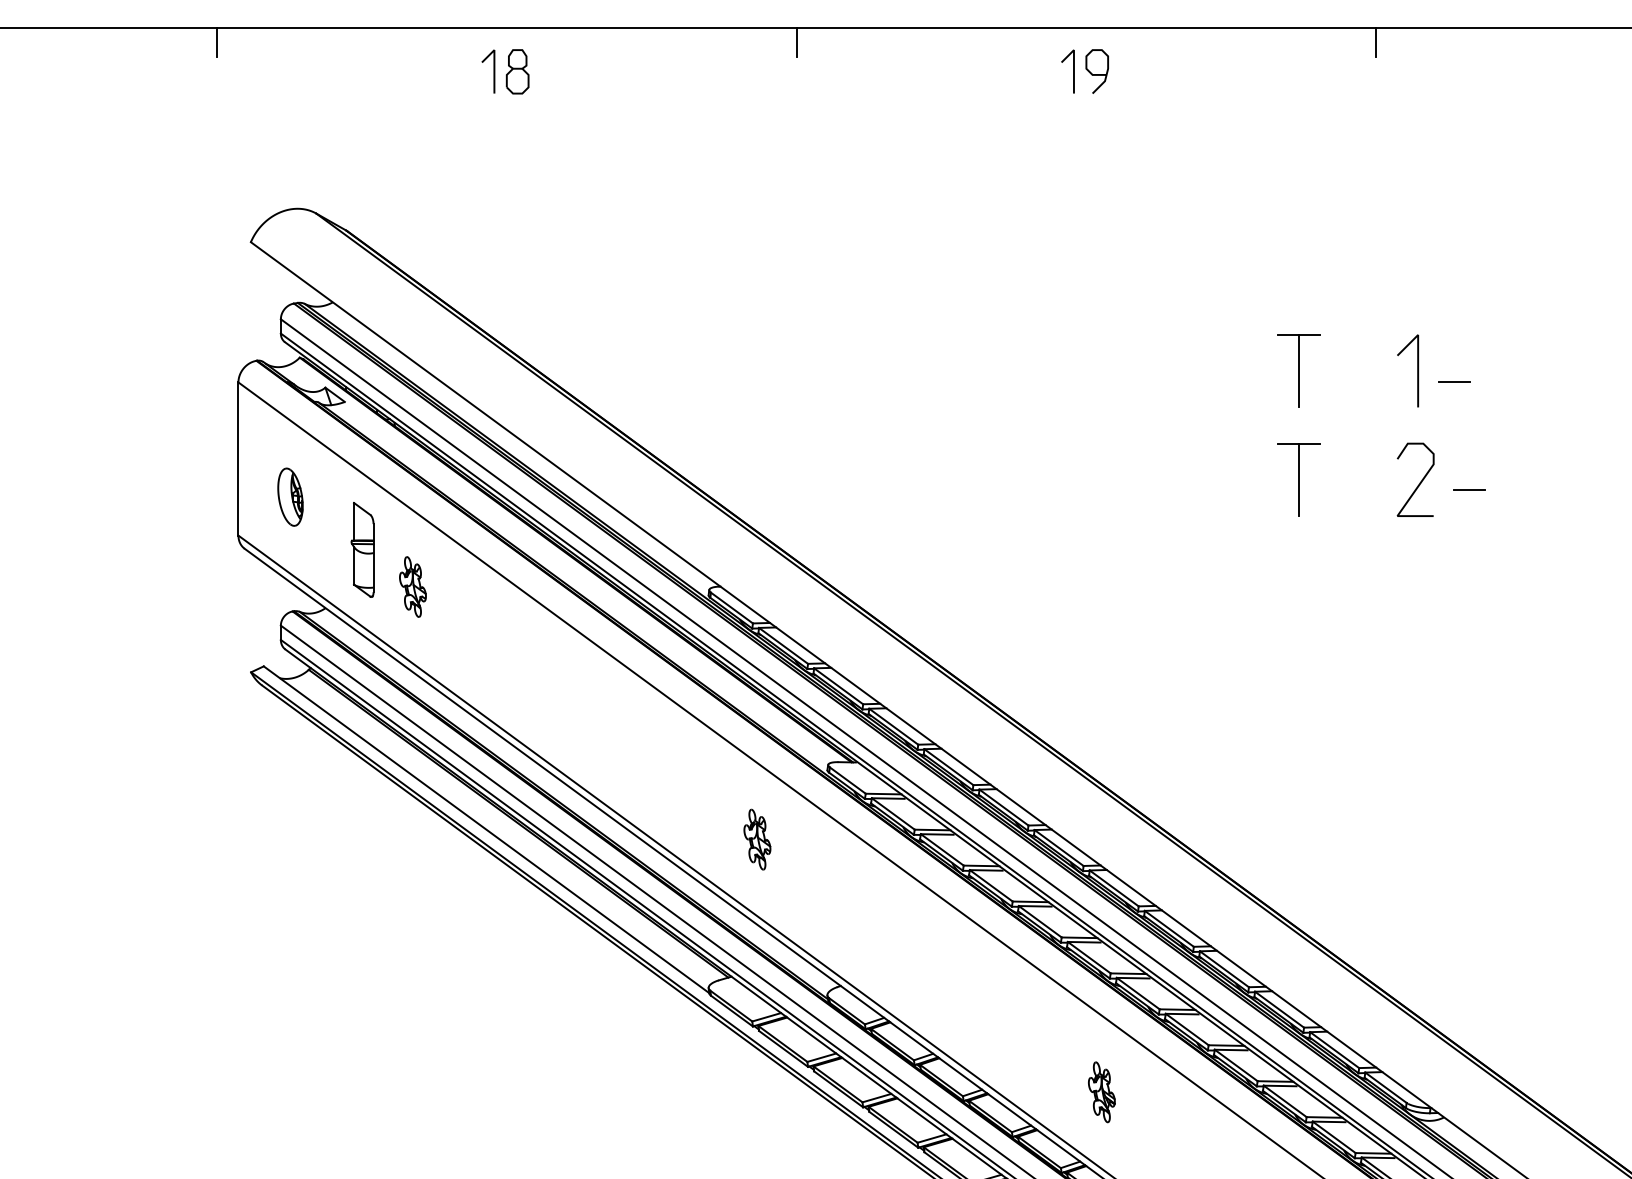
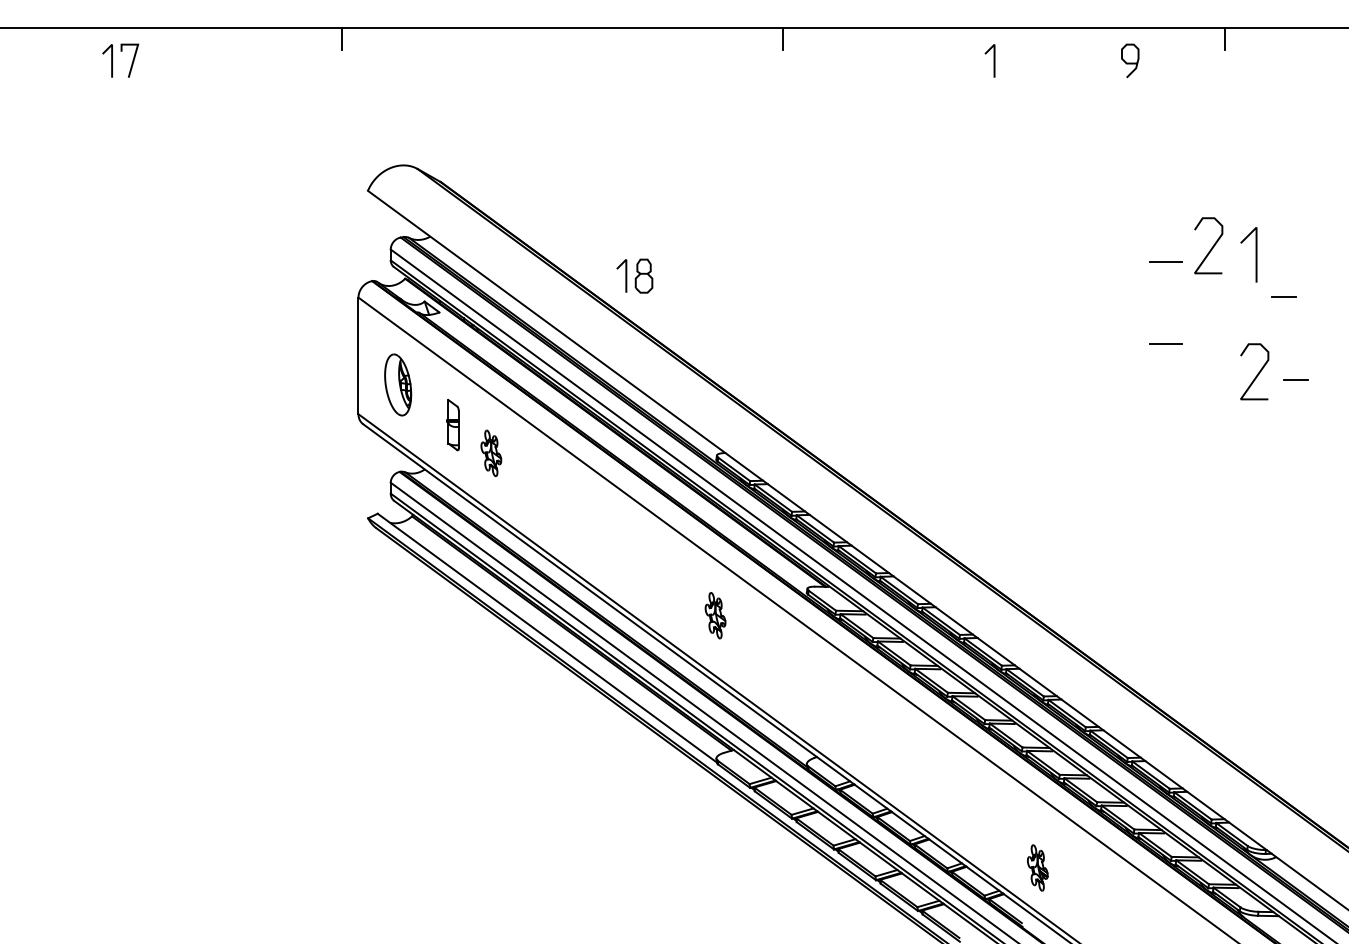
part: (505, 70) -> (634, 275), moved
curve: (1097, 73) -> (1130, 62), moved
curve: (1358, 316) -> (1211, 247), added
line: (1298, 370) -> (1165, 288), removed
line: (1416, 370) -> (1255, 254), moved
line: (1298, 479) -> (1165, 371), removed
part: (289, 496) -> (397, 384), size x1.4
part: (361, 549) -> (452, 424), size x0.7
part: (757, 839) -> (715, 615), moved
part: (1101, 1091) -> (1037, 867), moved

